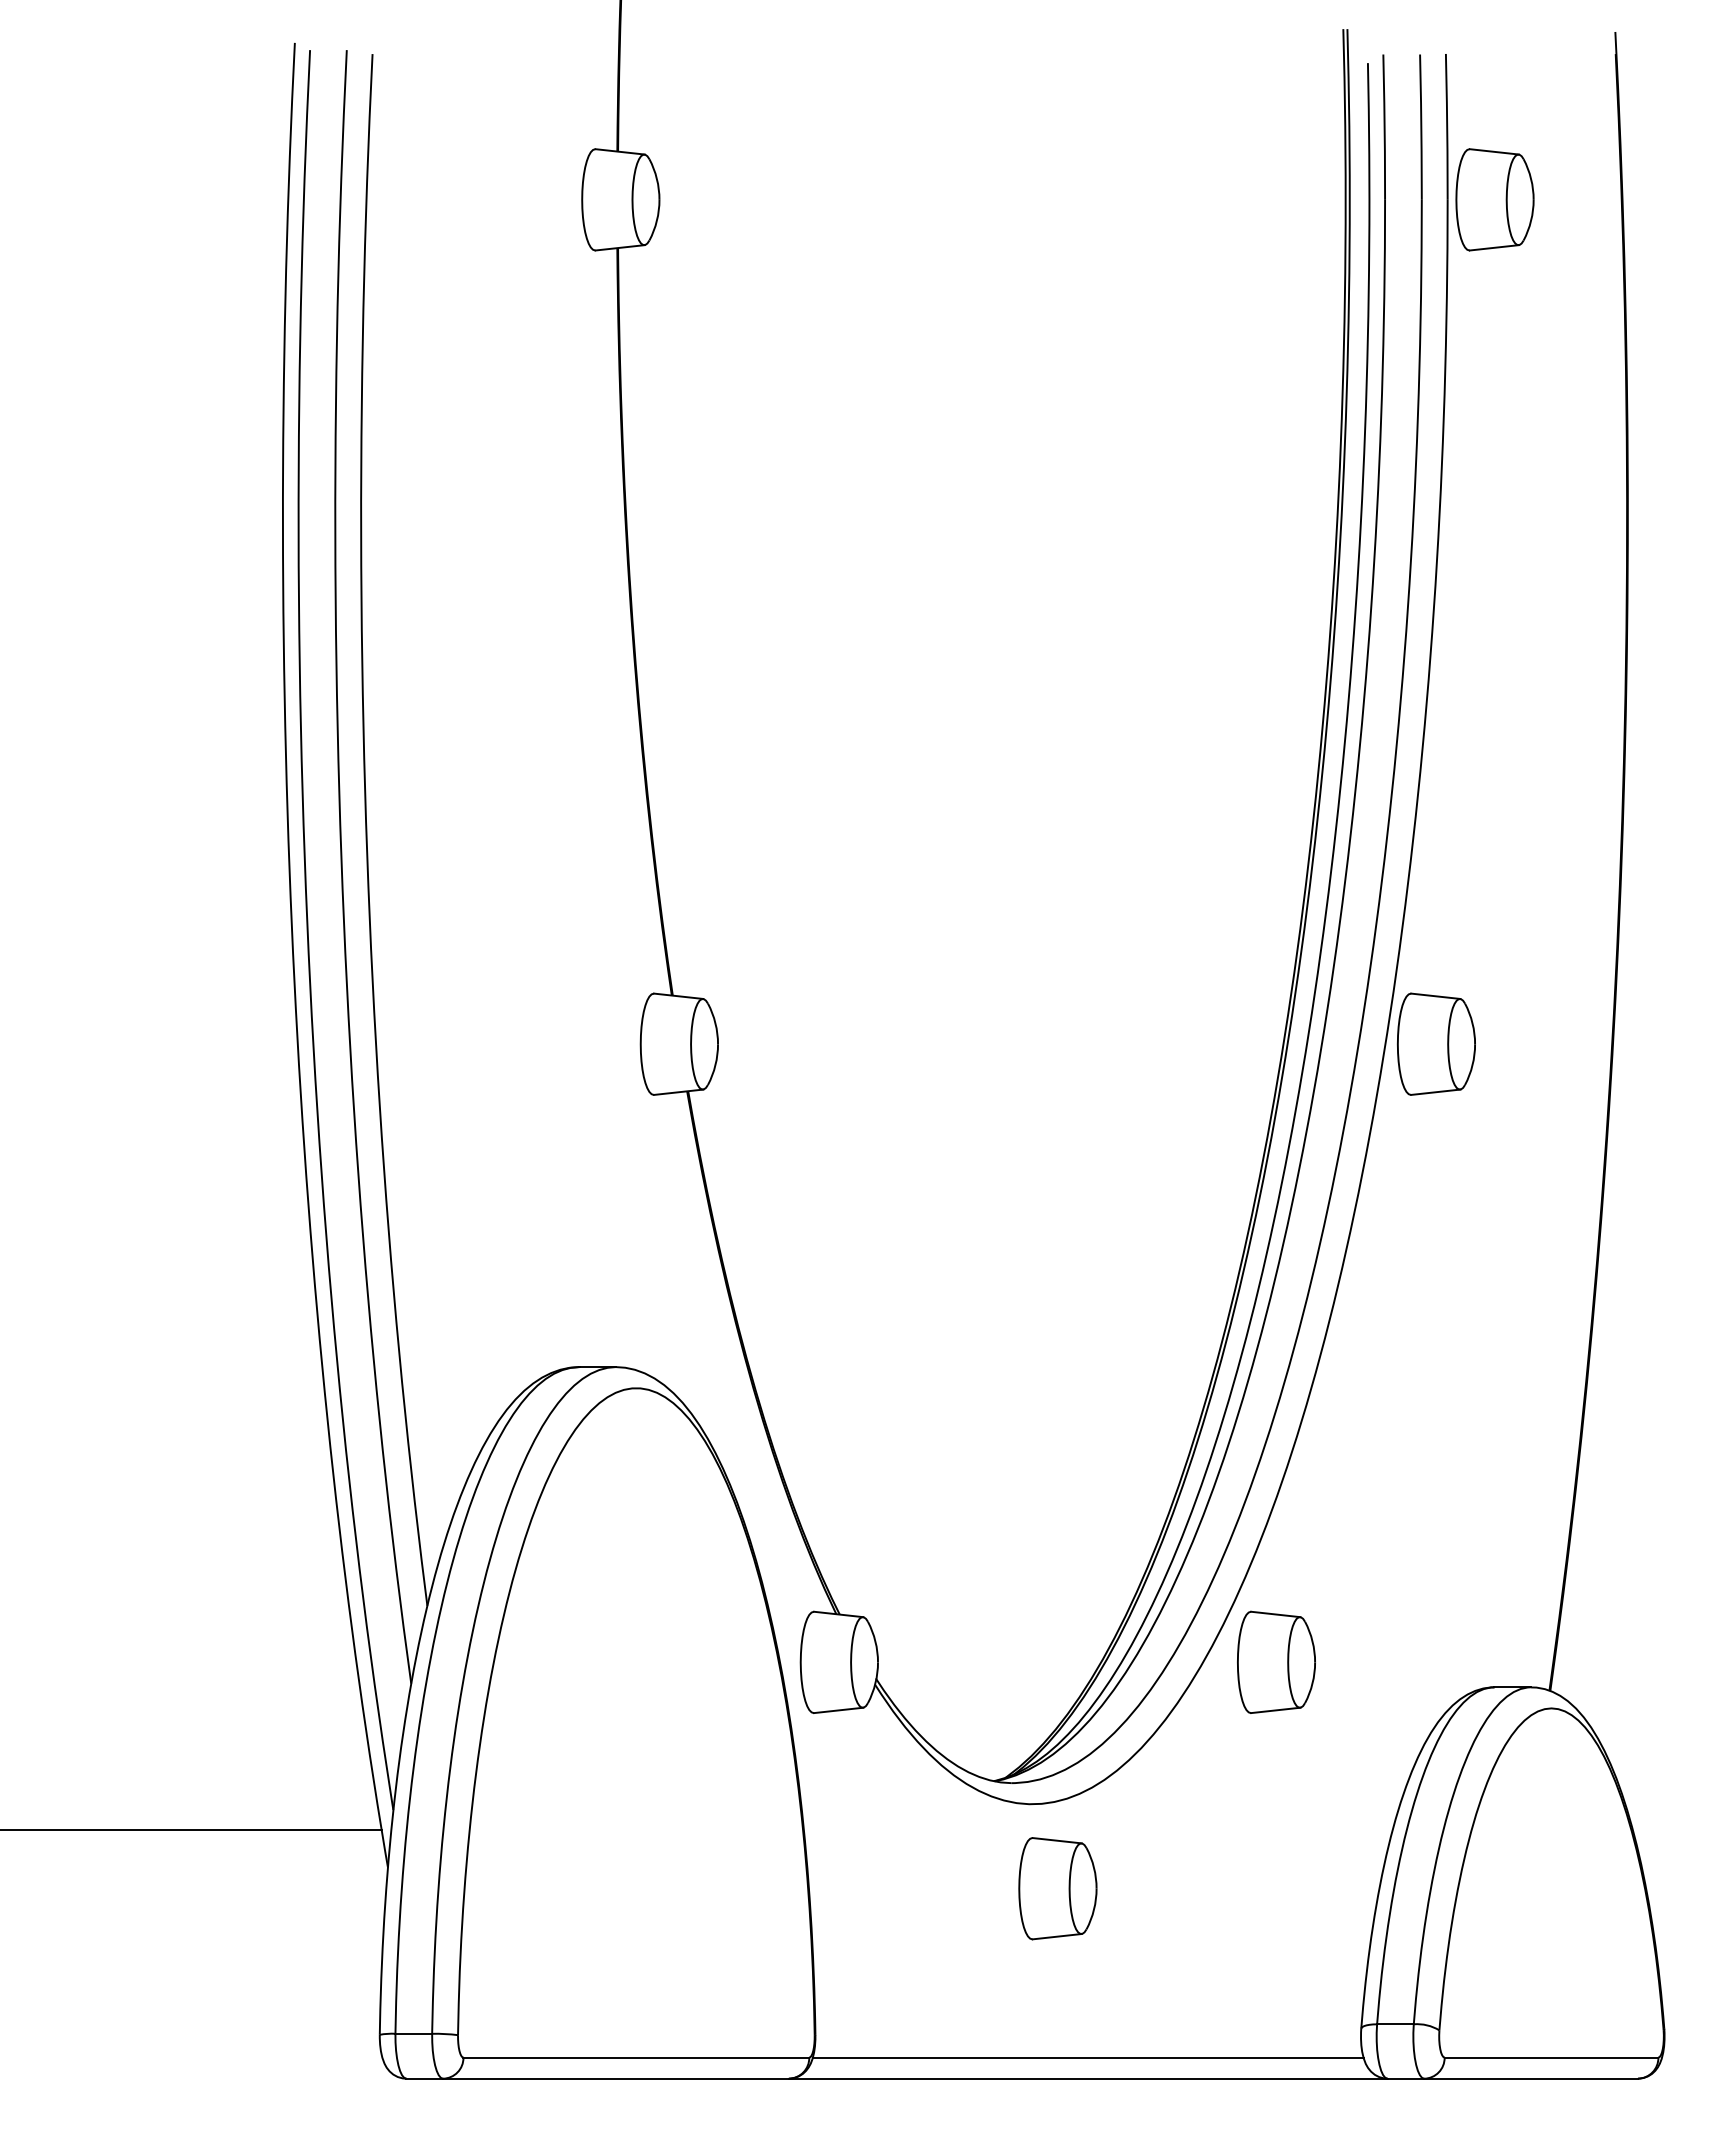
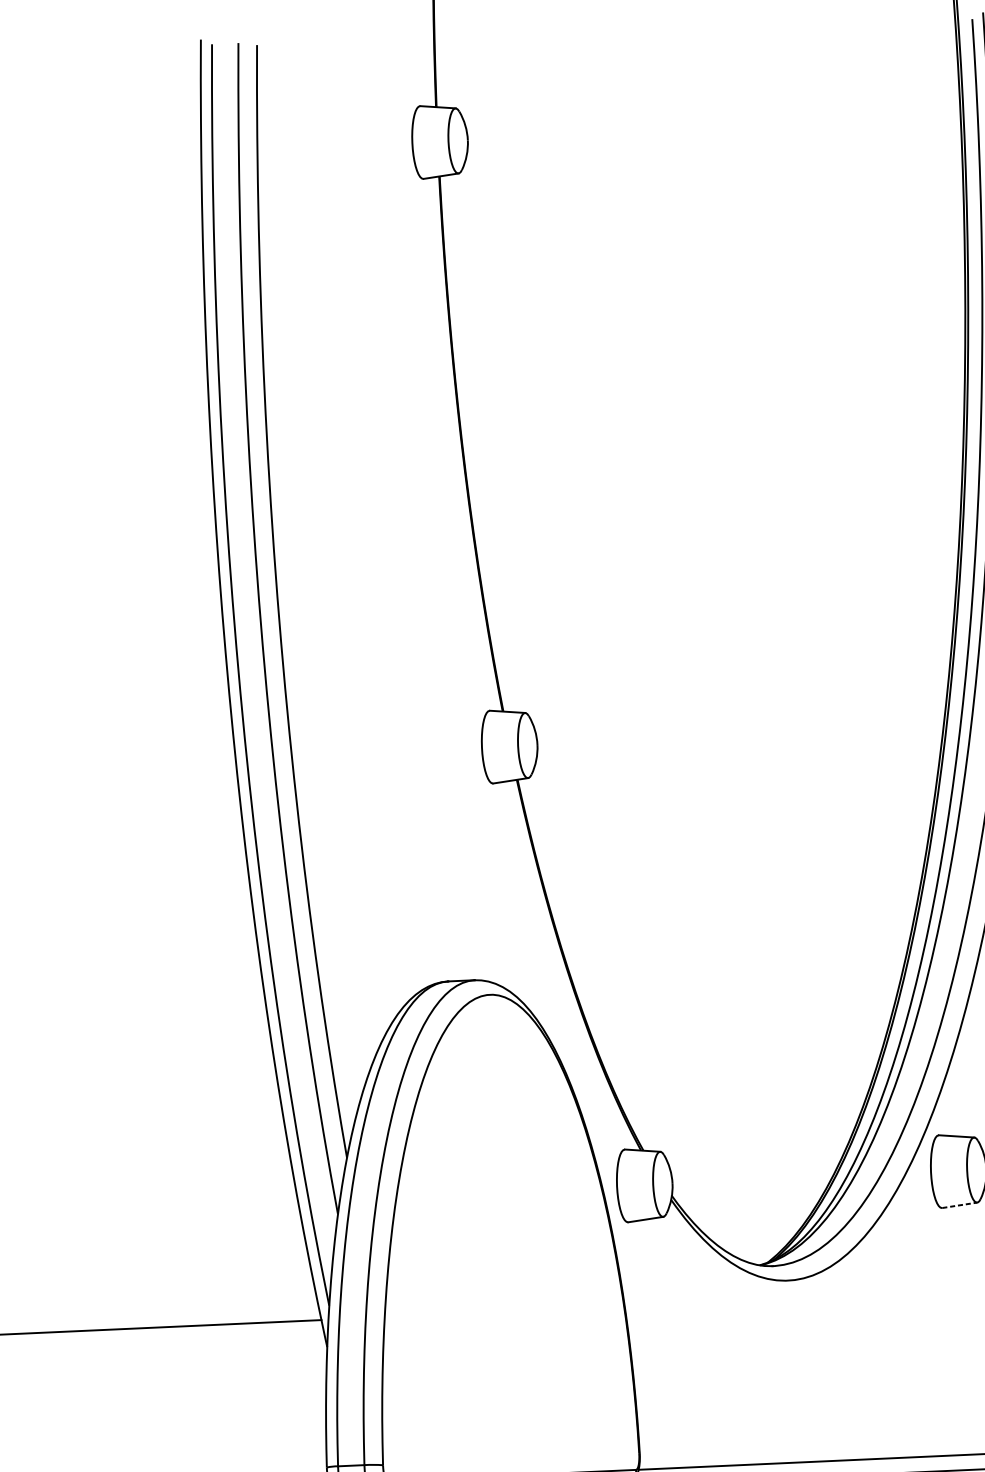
line: (1275, 1710) -> (959, 1205), solid -> dashed
part: (1057, 1888) -> (808, 1340), removed

